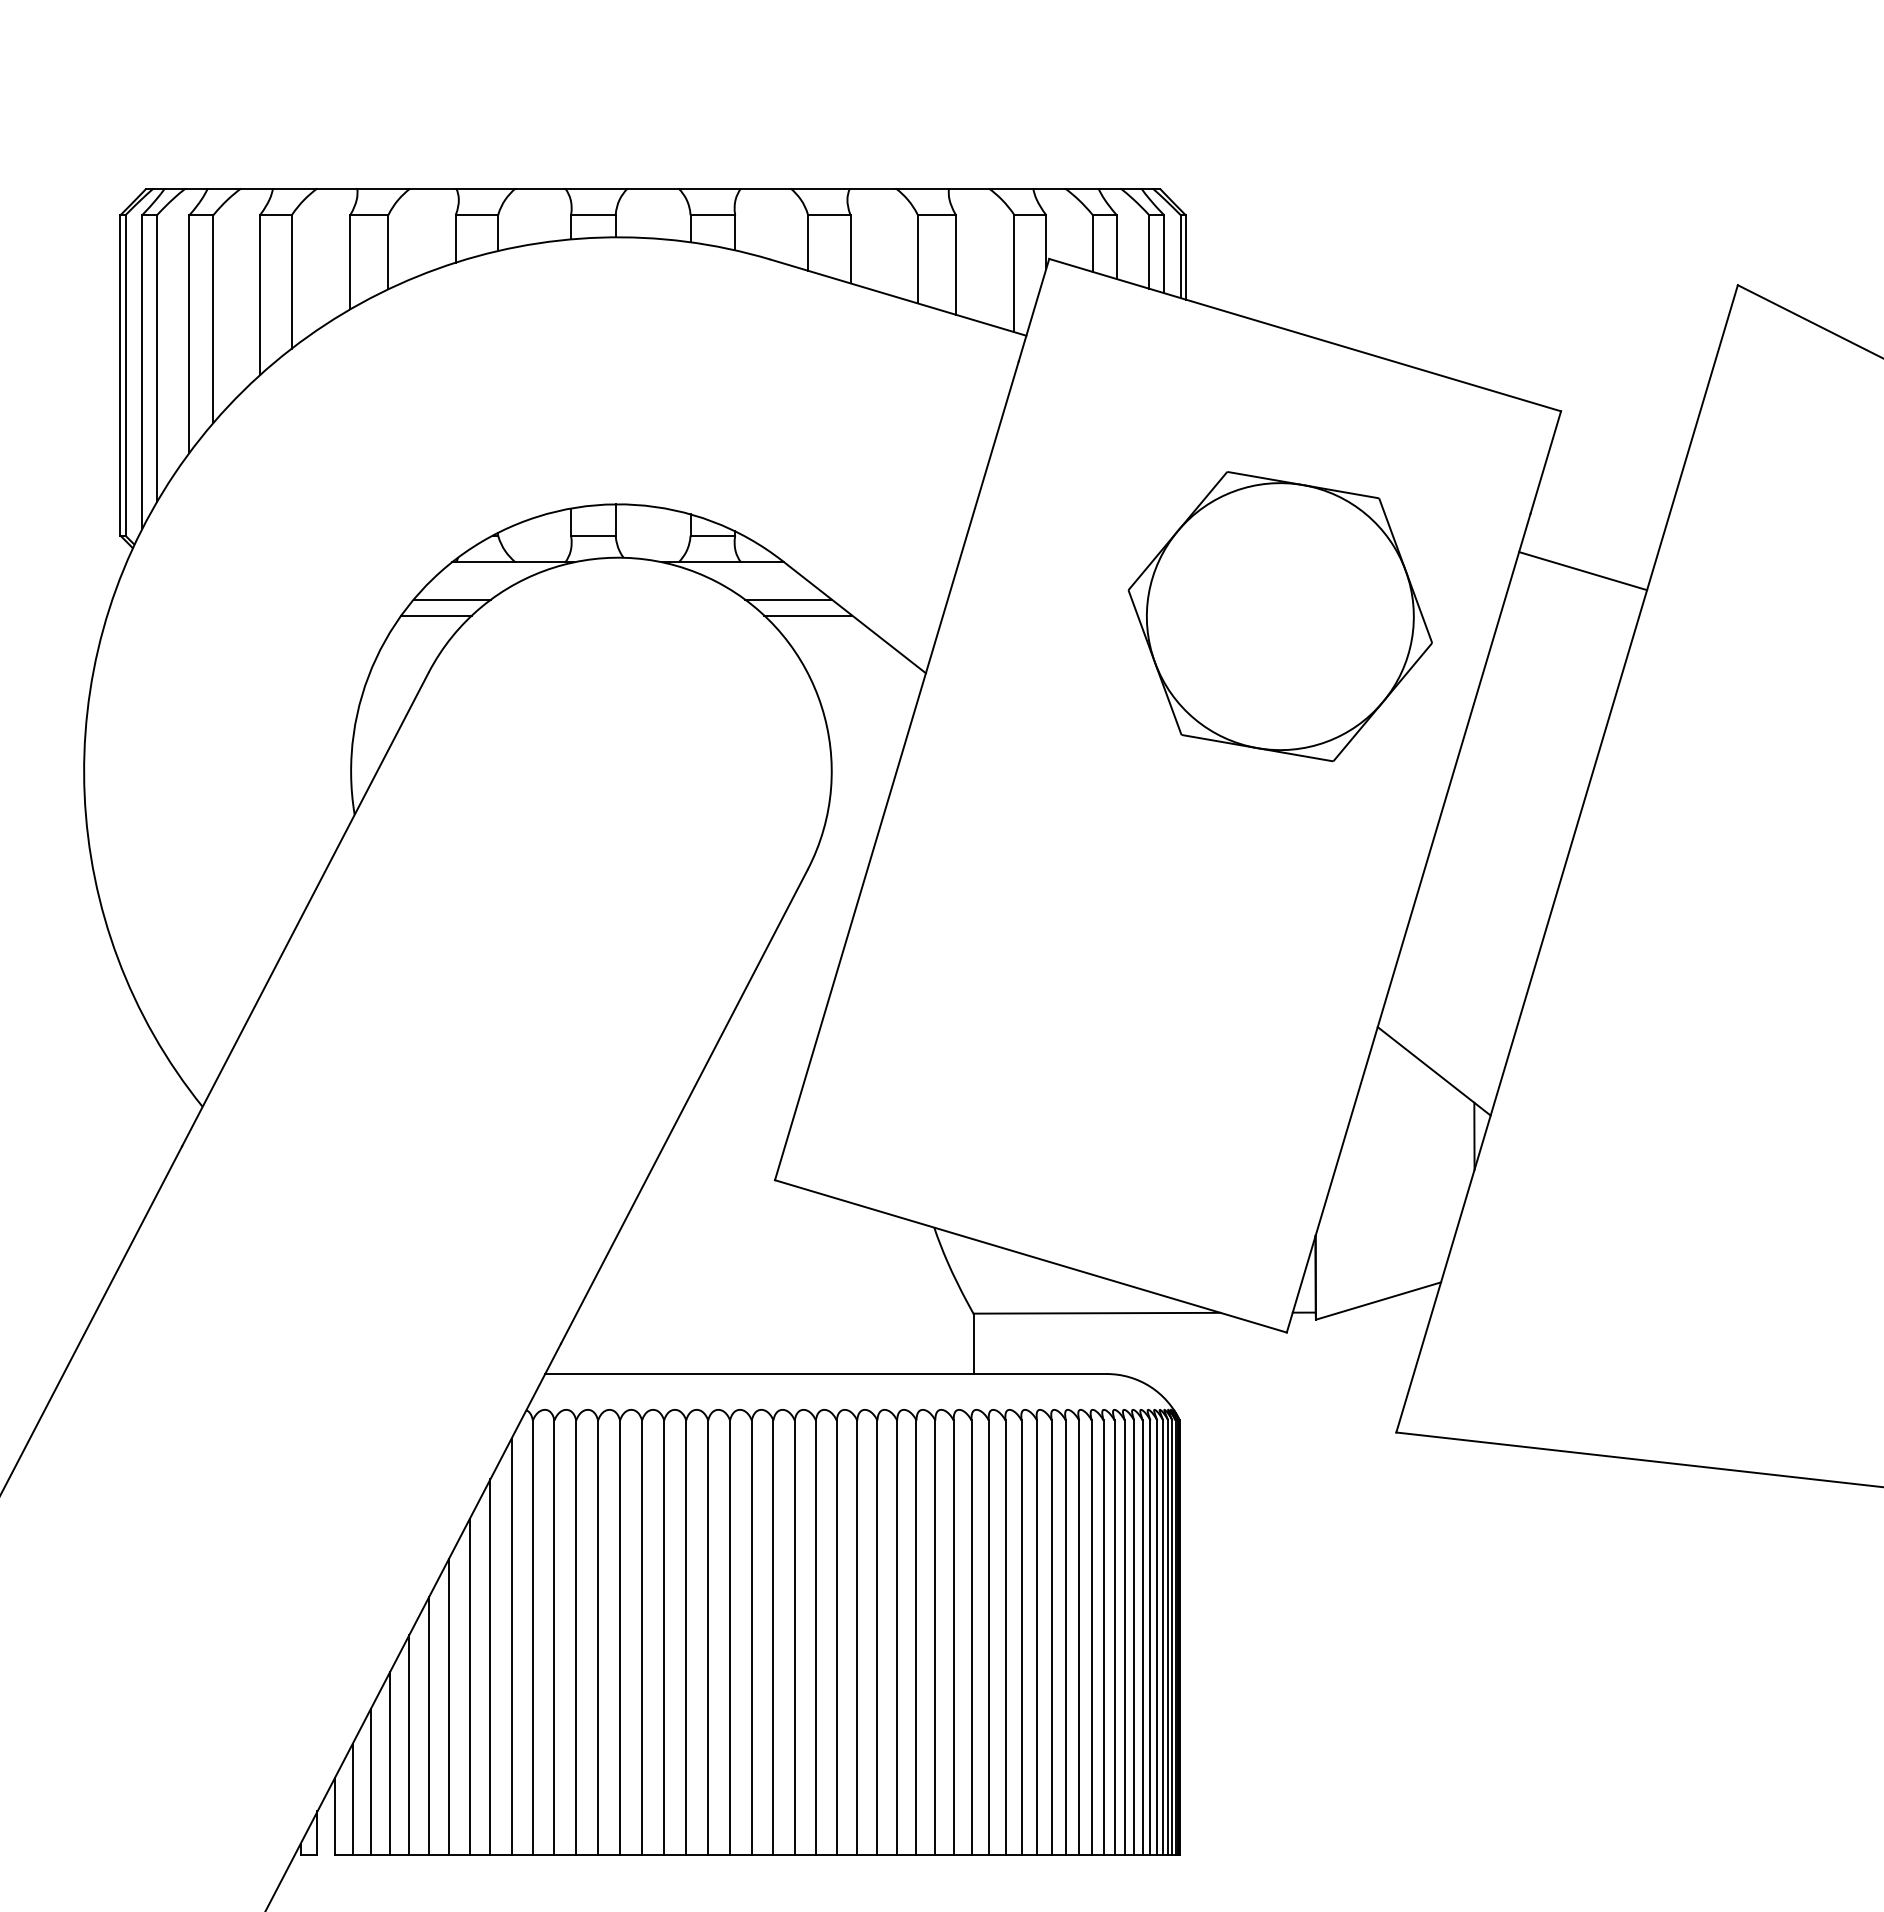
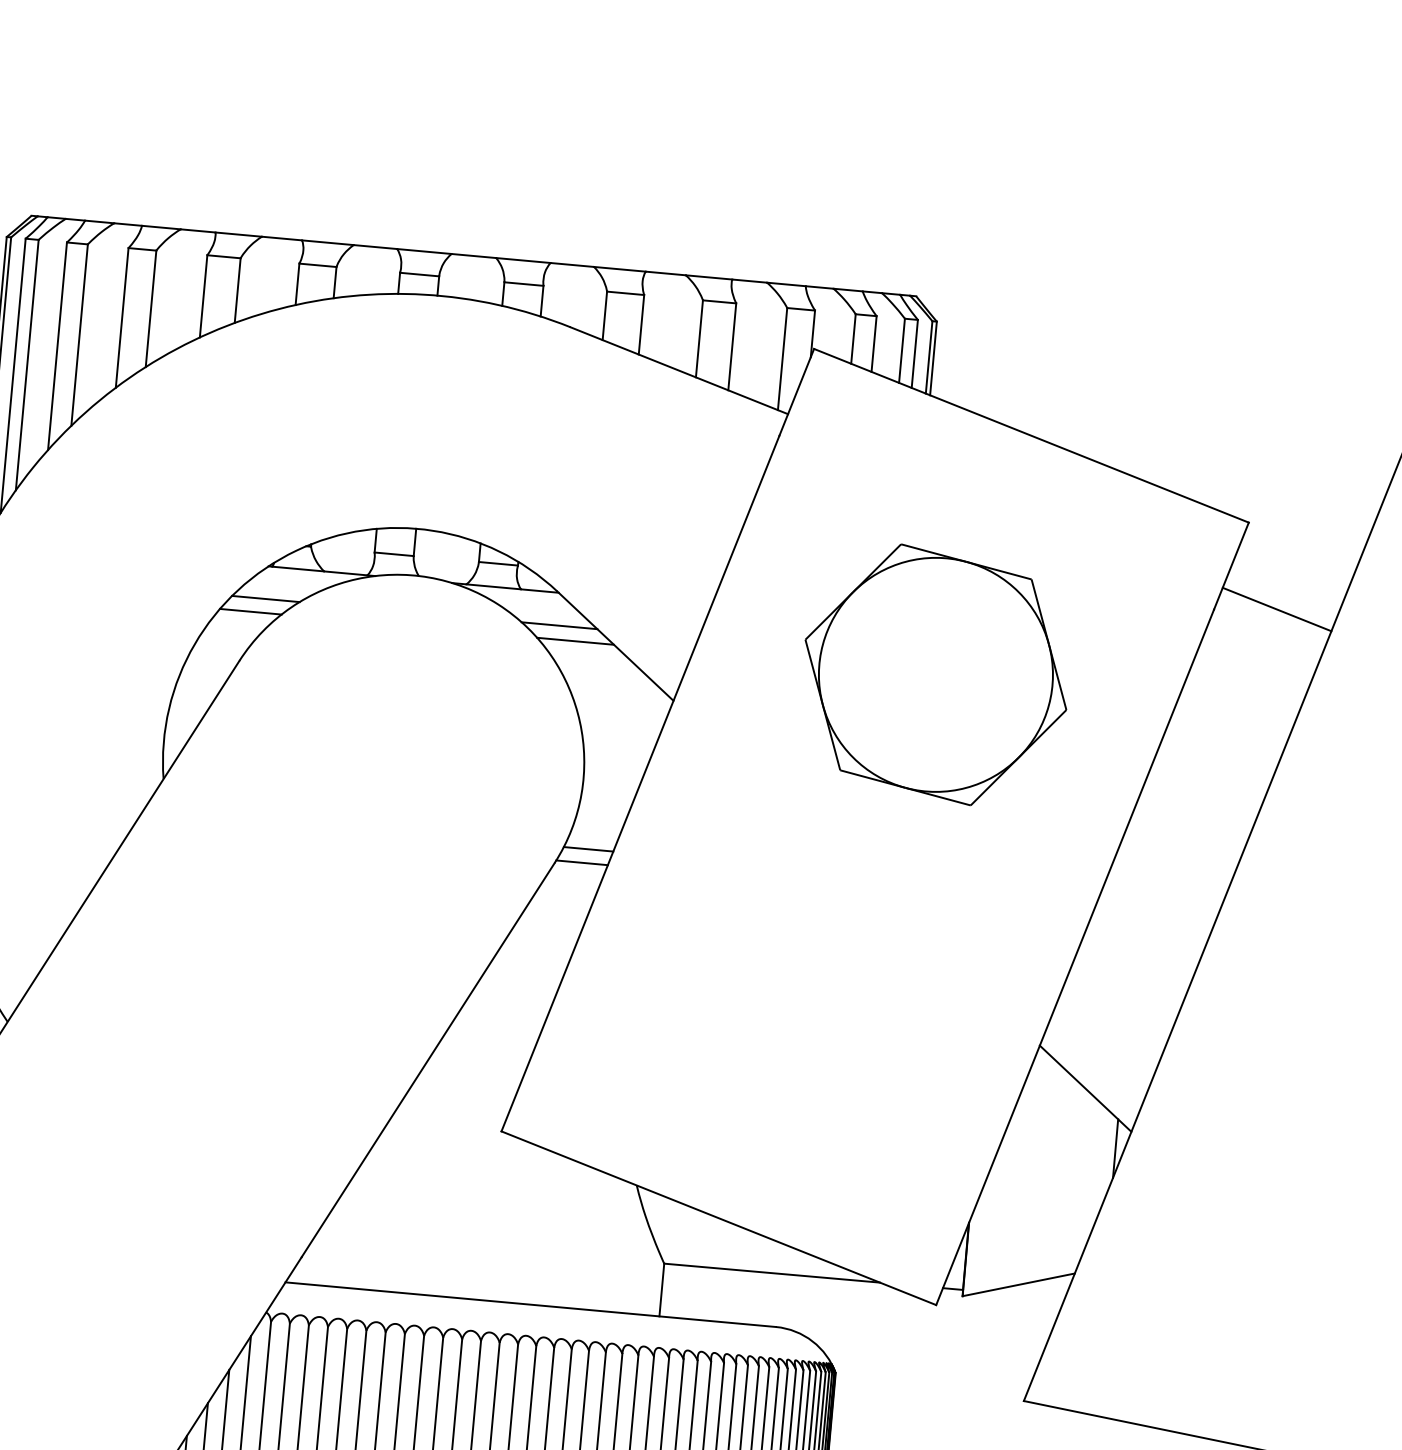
line: (1583, 571) -> (1277, 609), moved
part: (1279, 616) -> (935, 674), moved
line: (844, 850) -> (588, 849), added
line: (838, 866) -> (581, 862), added

